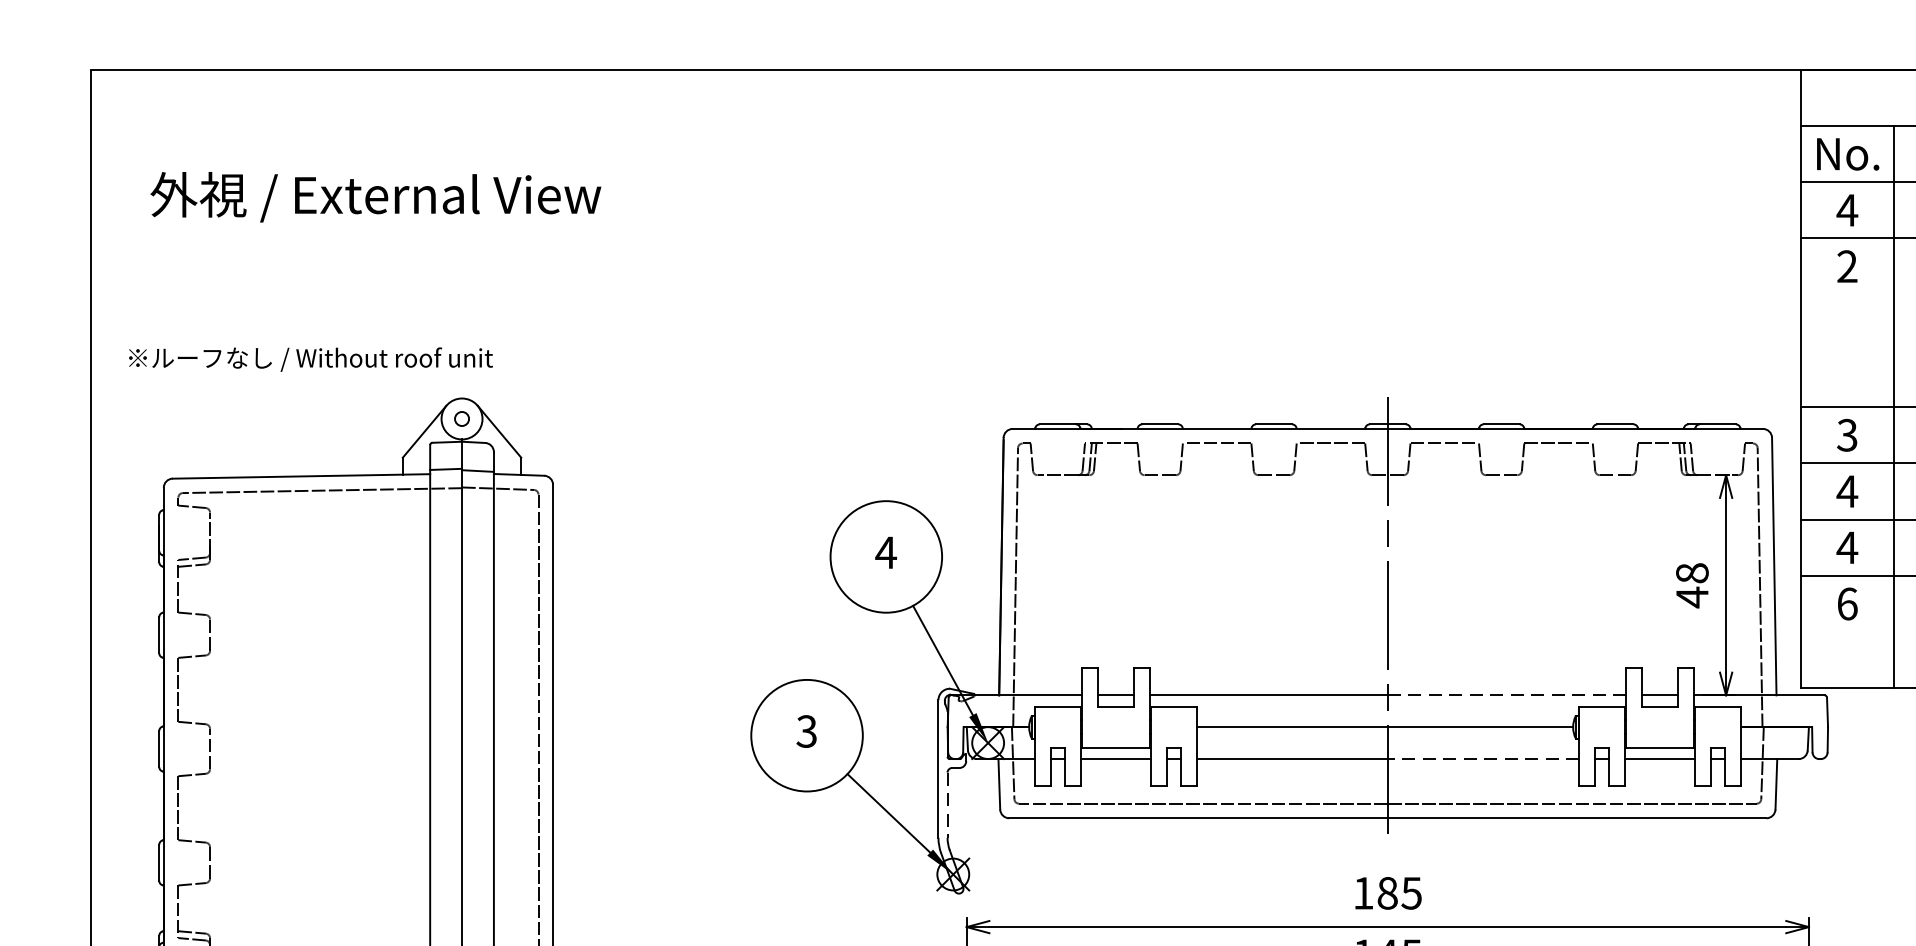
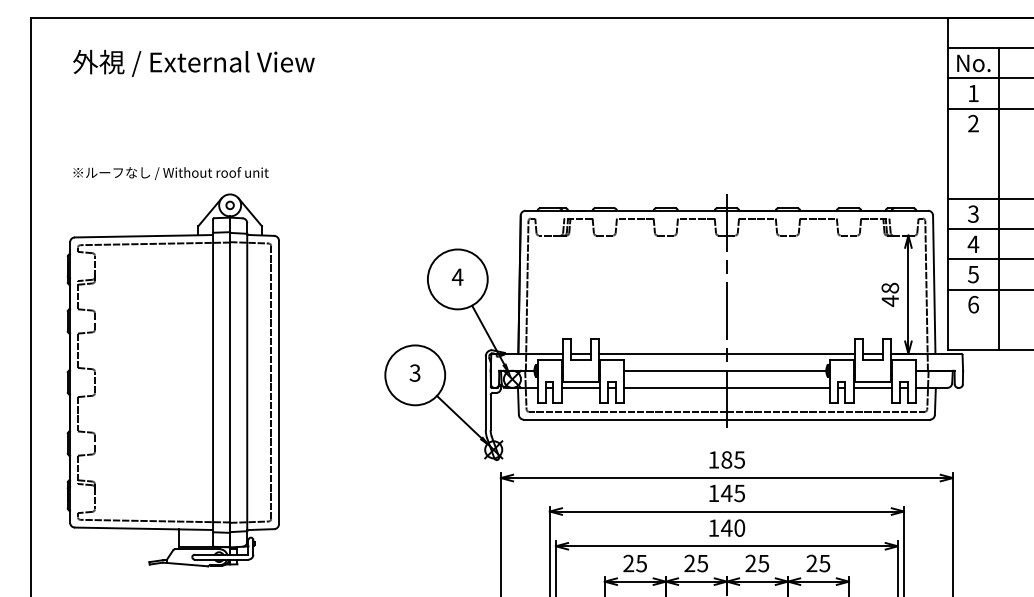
text: (375, 195) -> (193, 62), moved
text: (1847, 210) -> (973, 93), 4 -> 1
text: (309, 359) -> (170, 173), moved
text: (1847, 547) -> (973, 274), 4 -> 5
line: (1506, 694) -> (790, 353), dashed -> solid
line: (1482, 758) -> (777, 387), dashed -> solid
line: (947, 806) -> (490, 413), dashed -> solid

